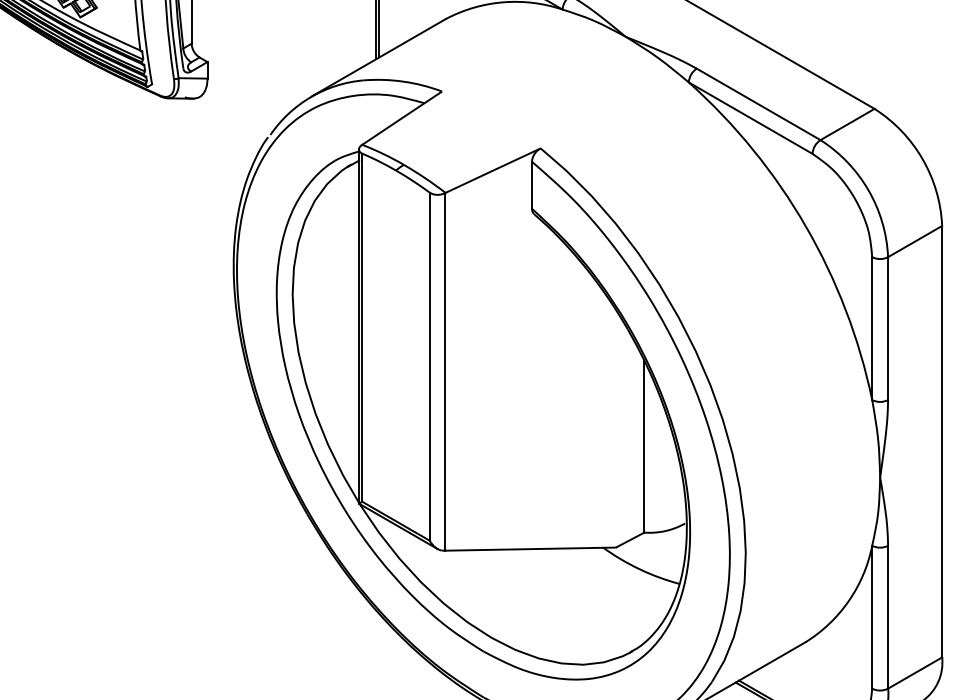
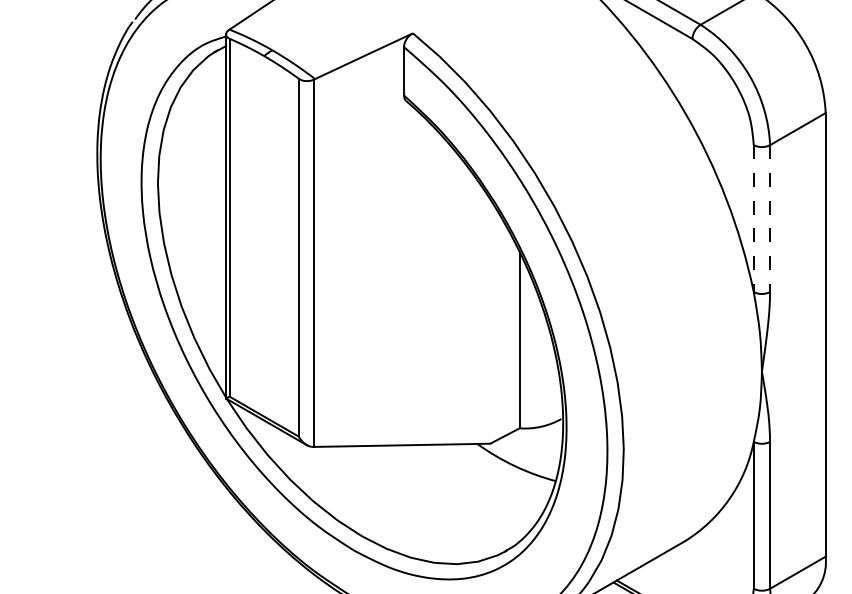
line: (872, 329) -> (754, 219), solid -> dashed
line: (888, 329) -> (770, 219), solid -> dashed

